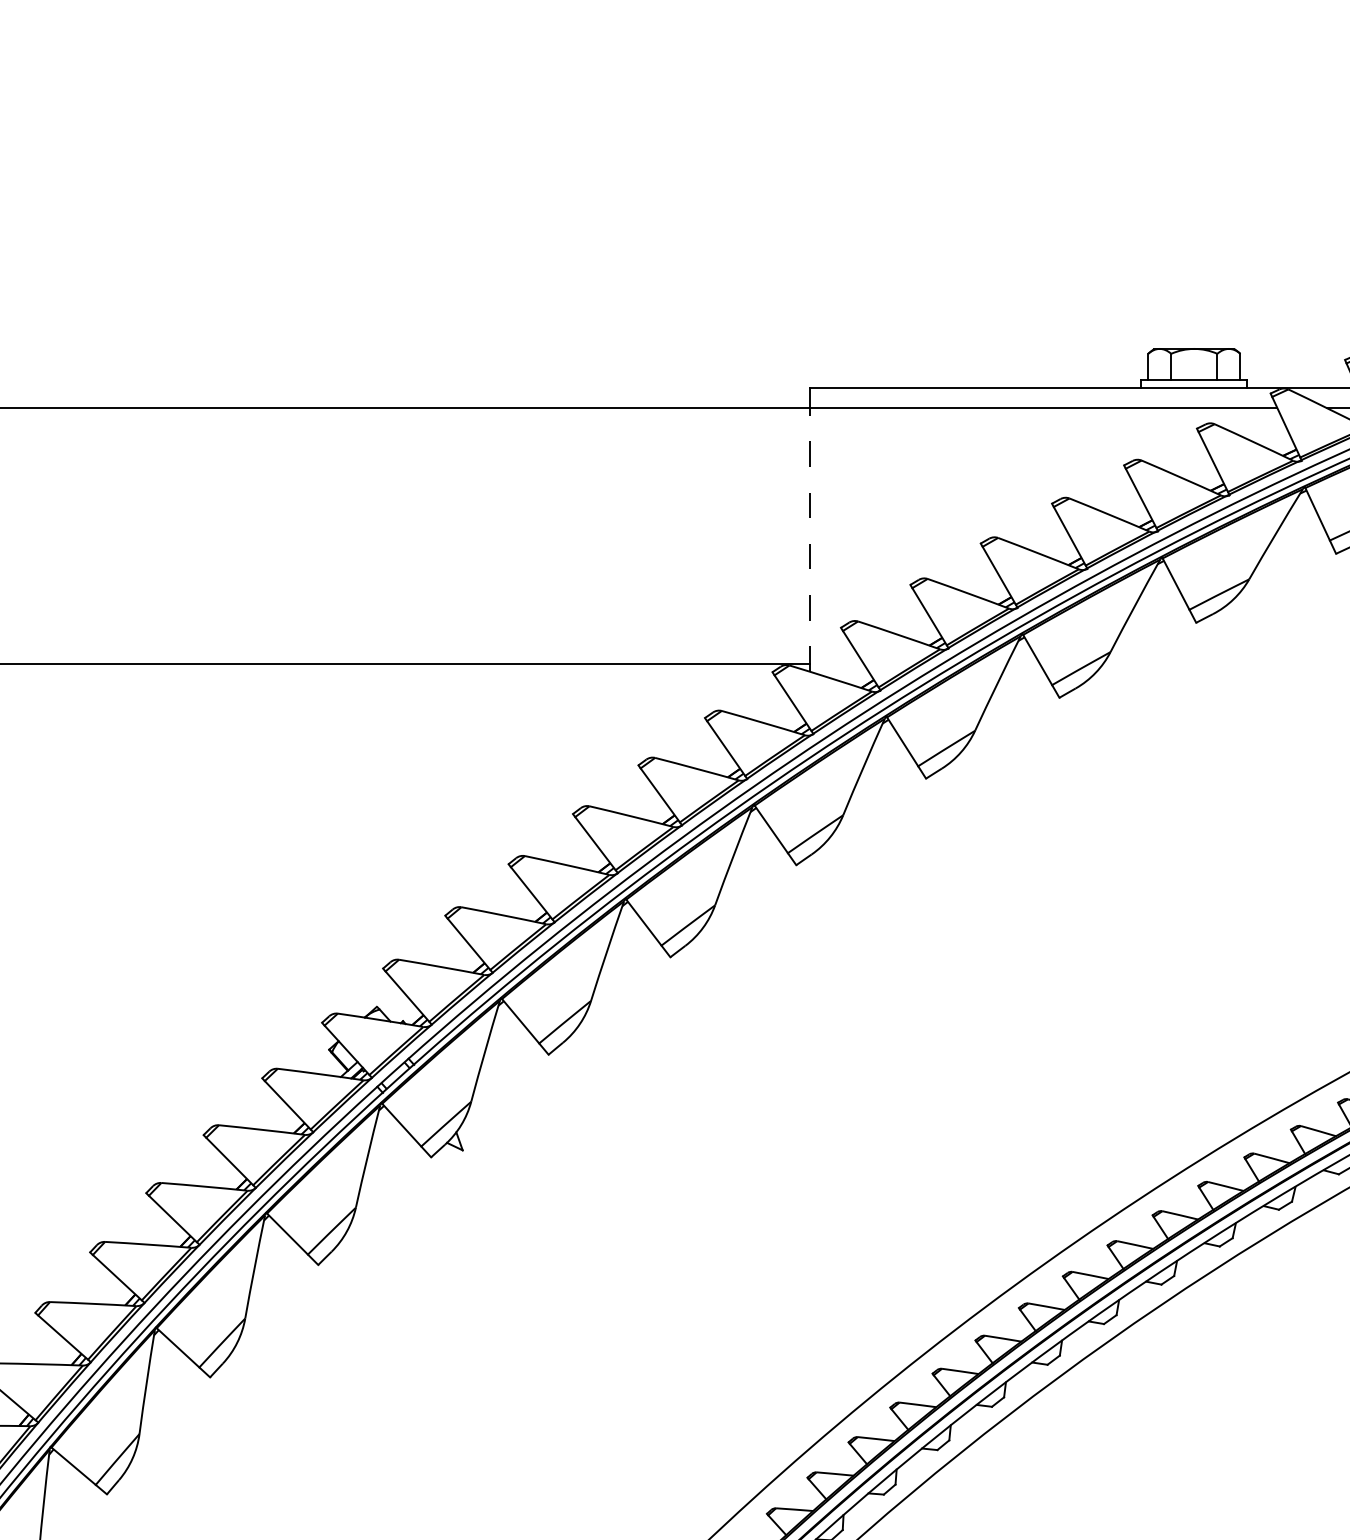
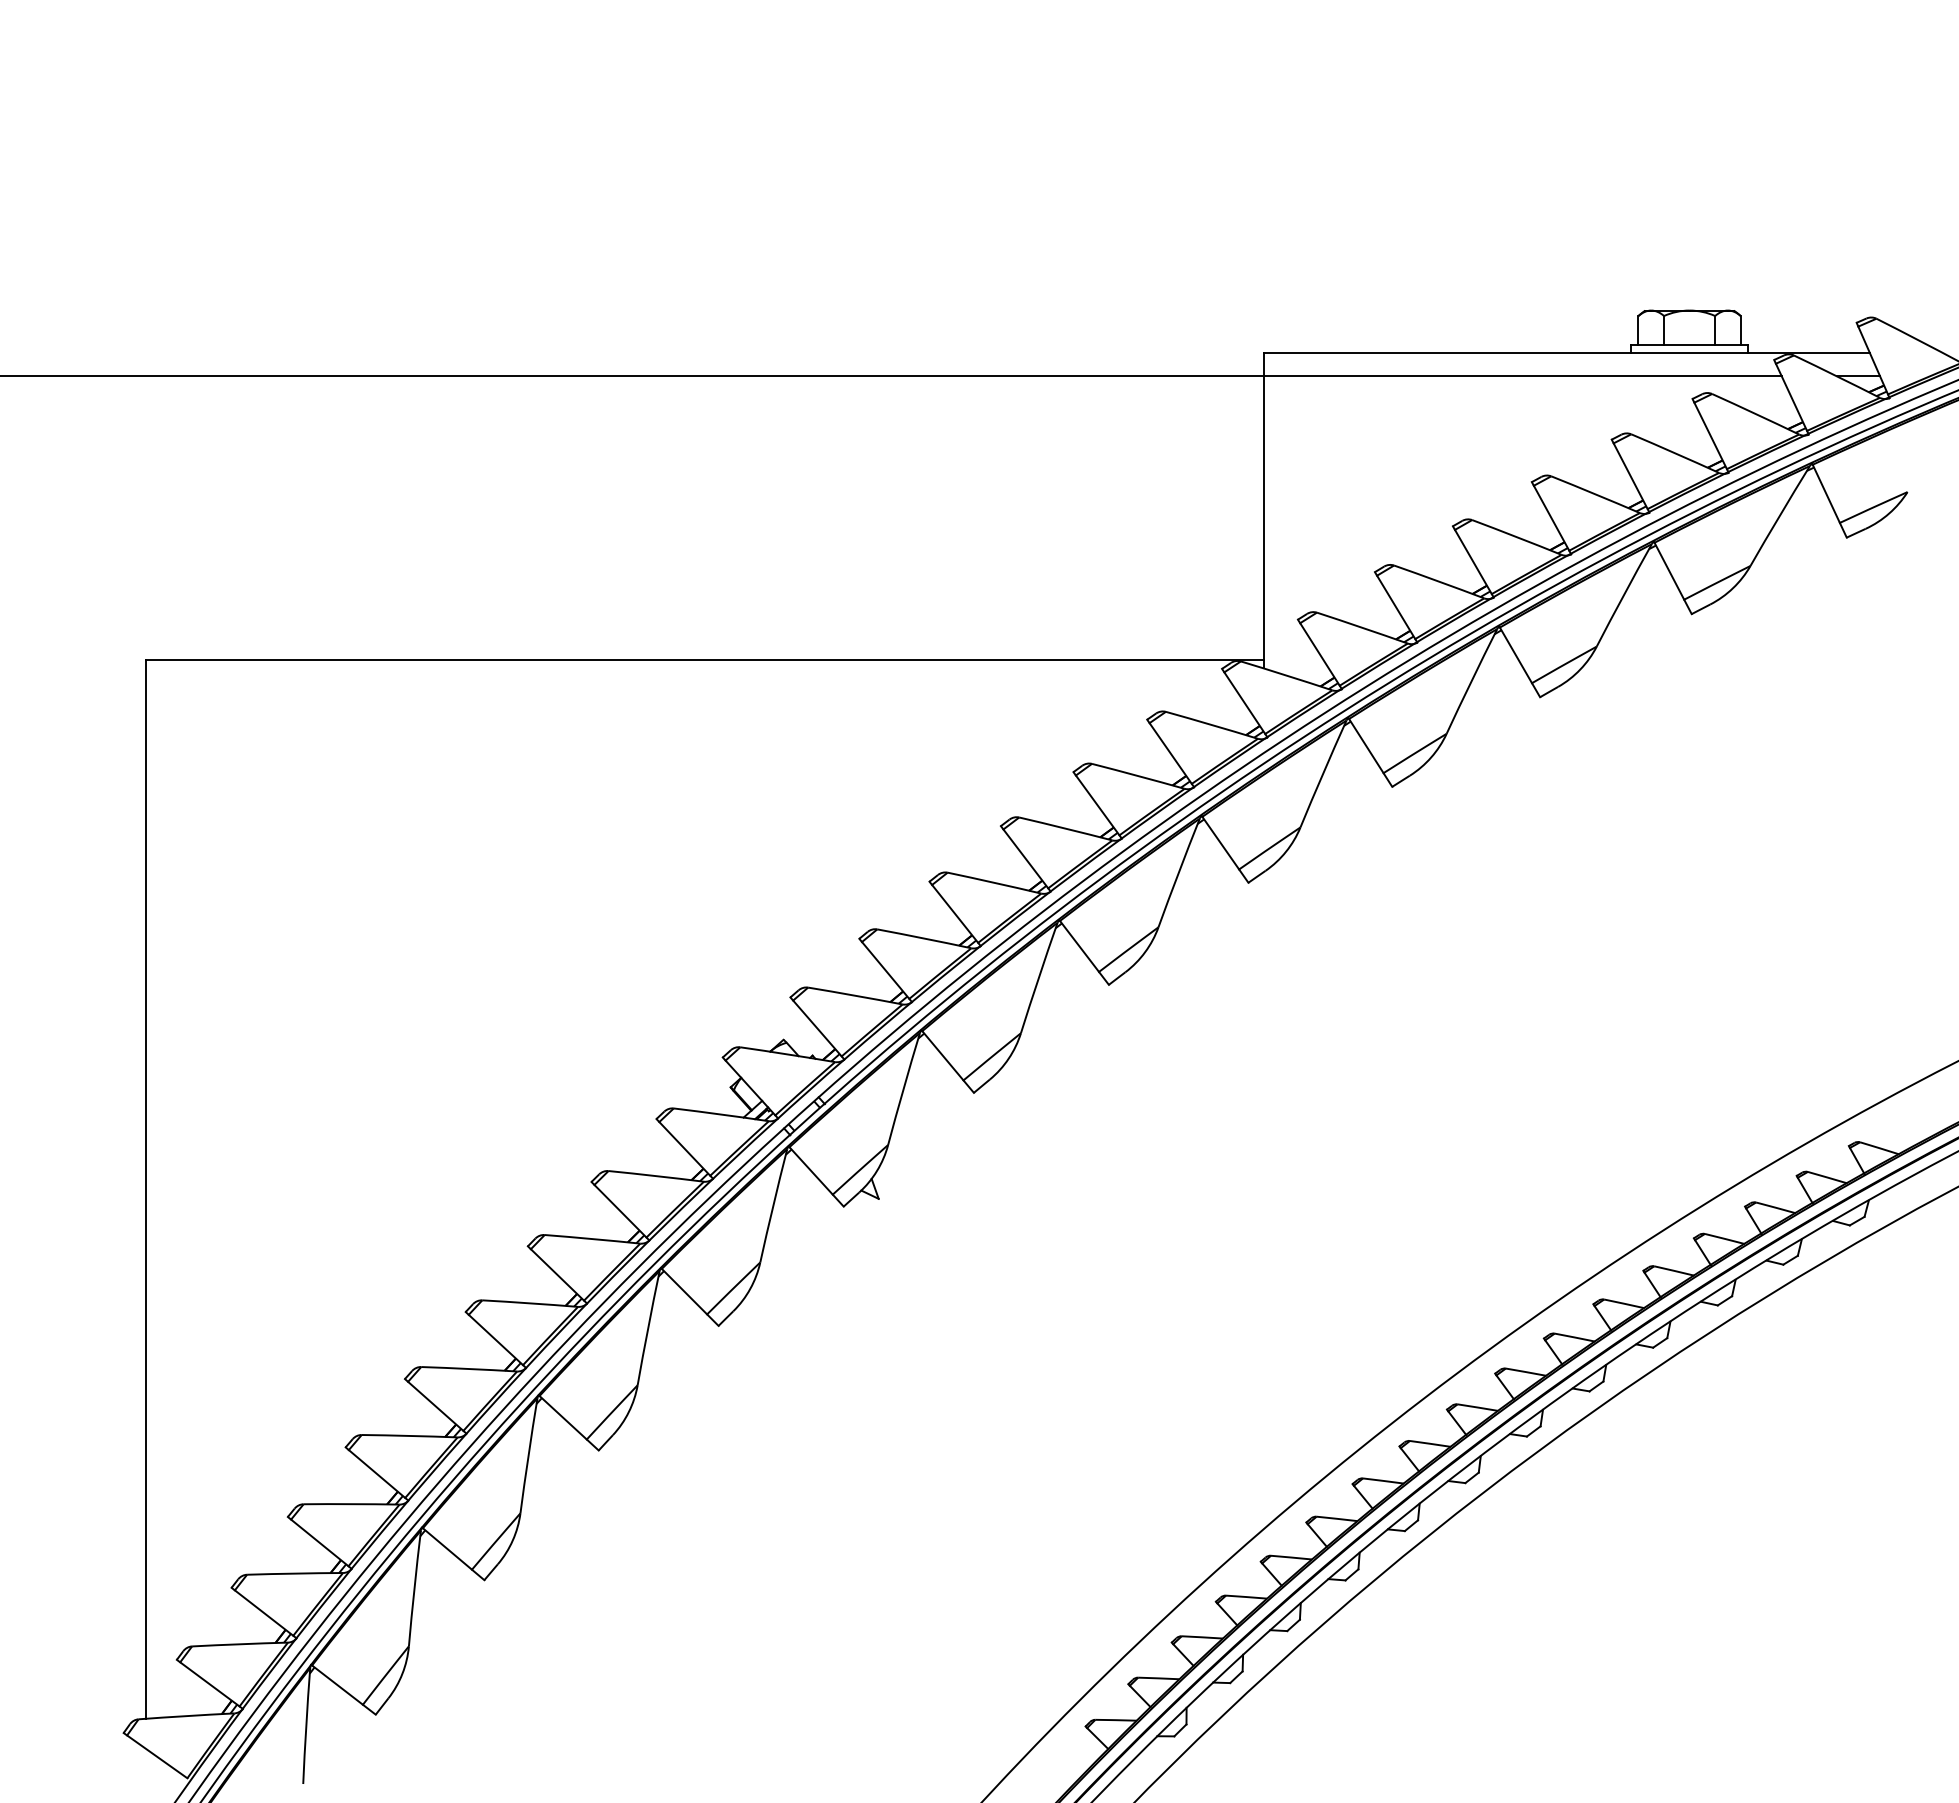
line: (809, 539) -> (1263, 521), dashed -> solid

